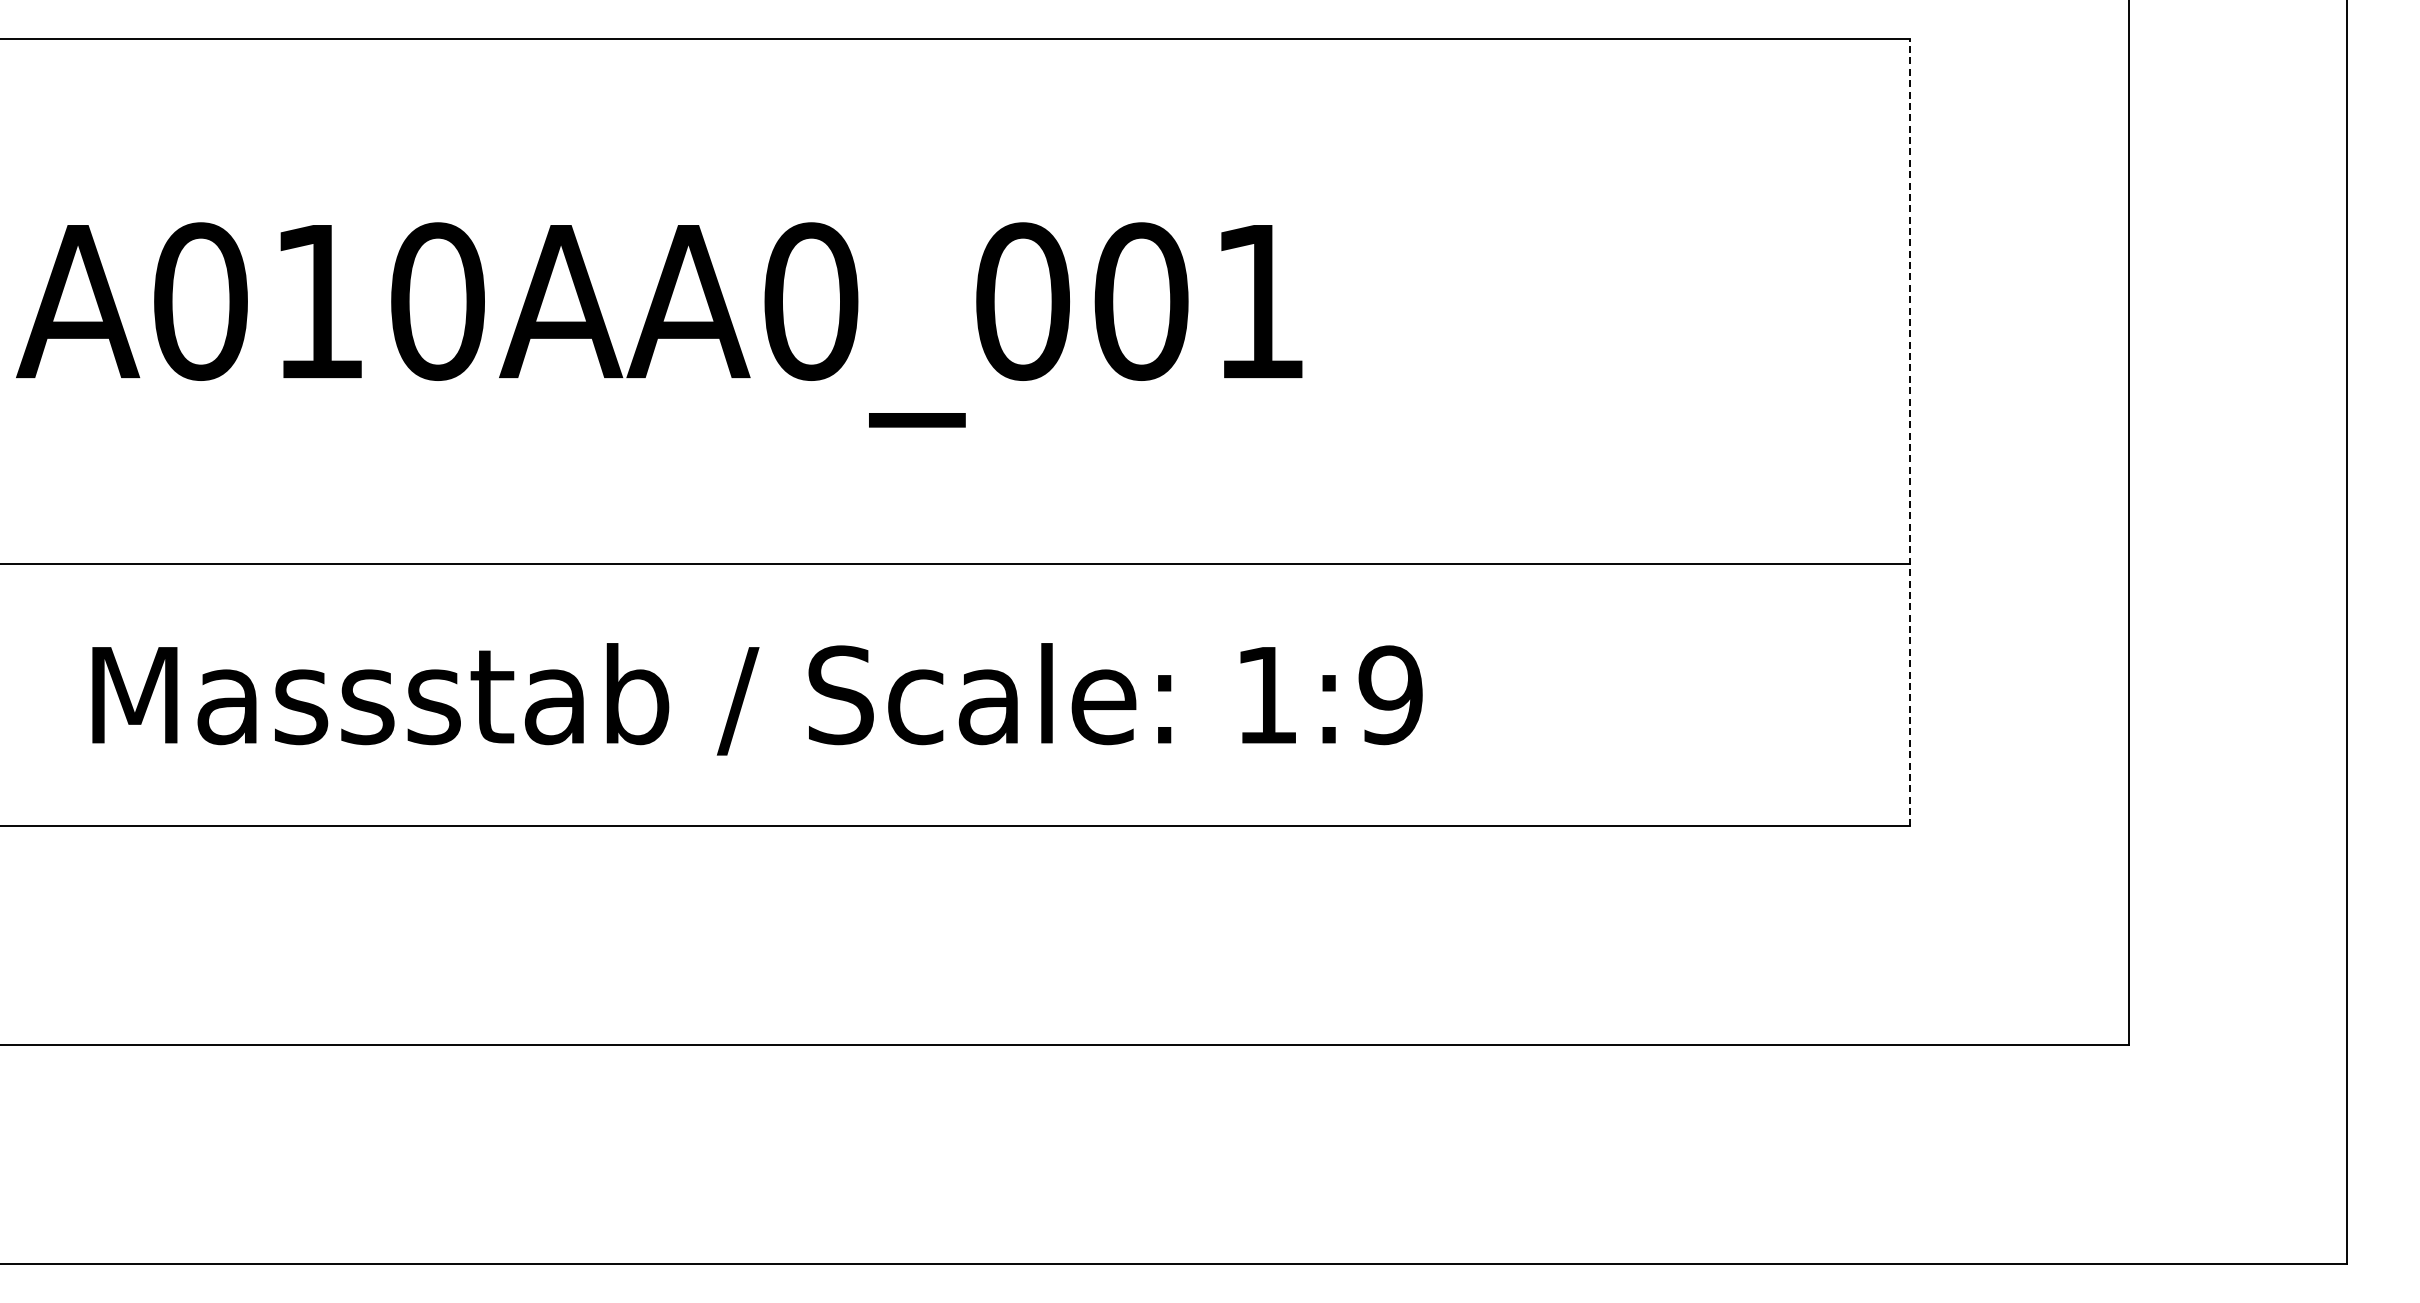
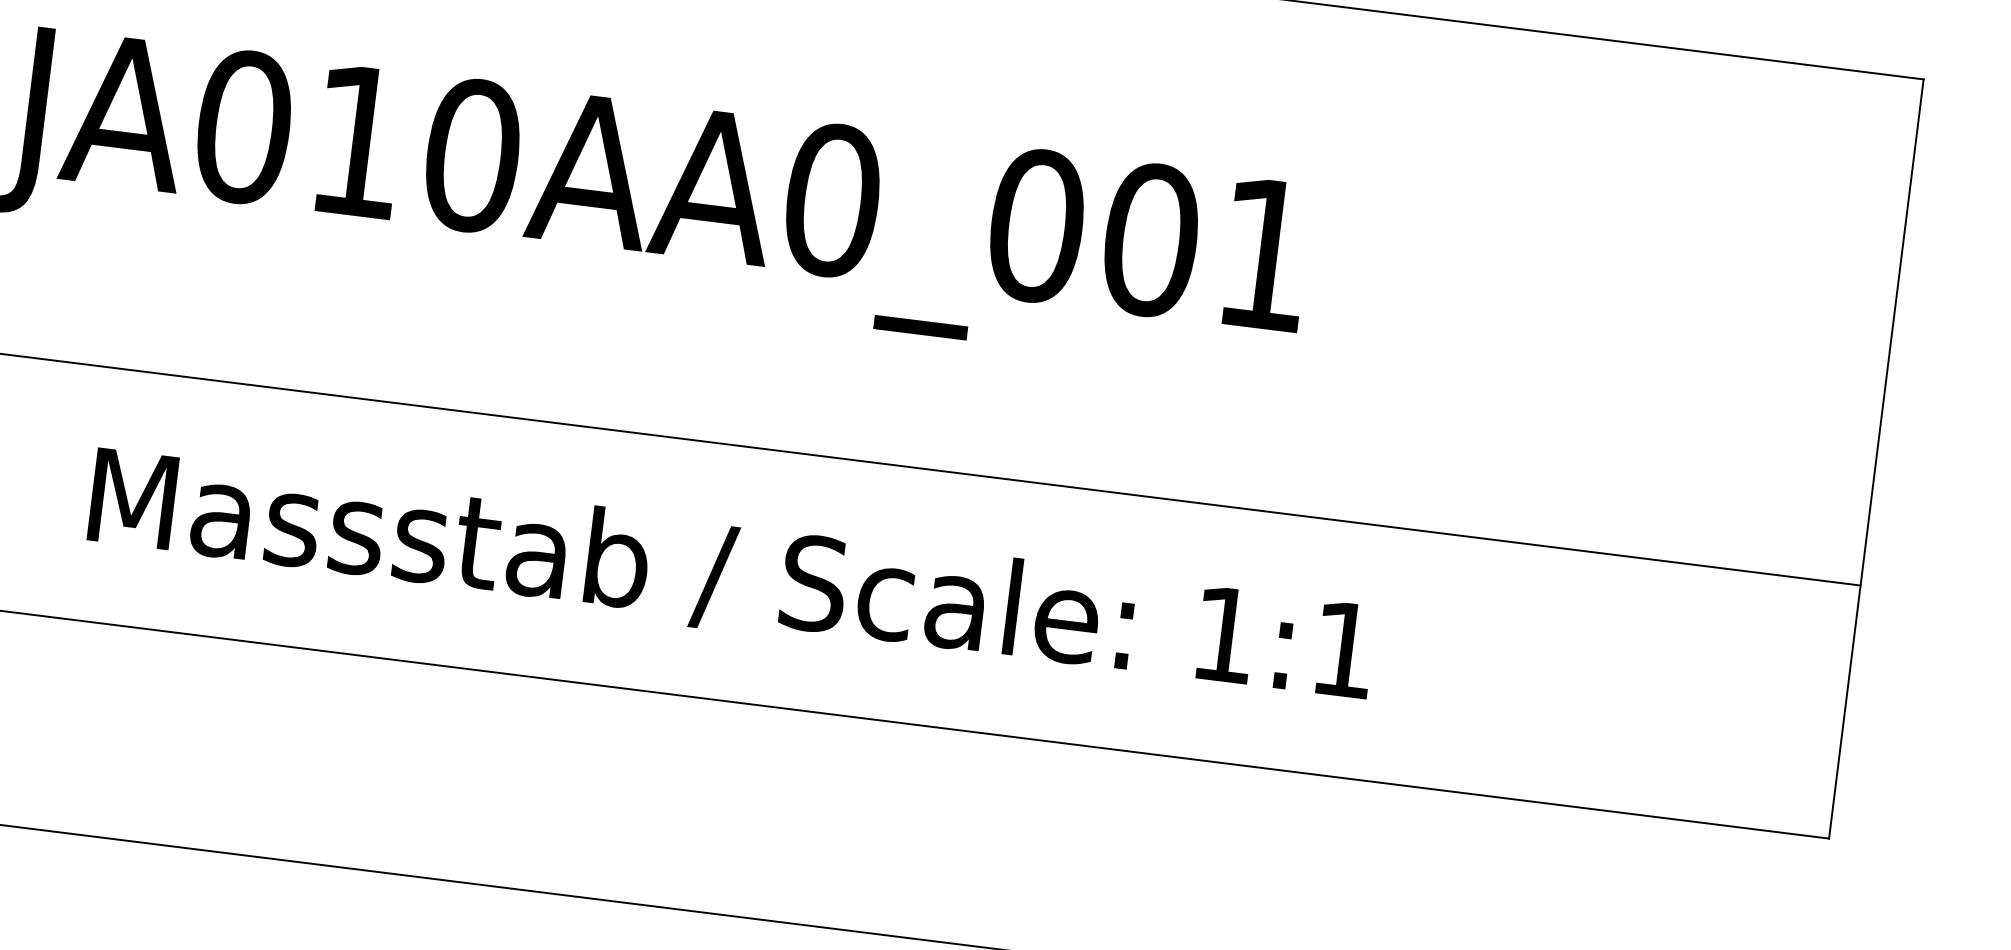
line: (1909, 432) -> (1875, 458), dashed -> solid
text: (1390, 695) -> (1343, 649), 1:9 -> 1:1

